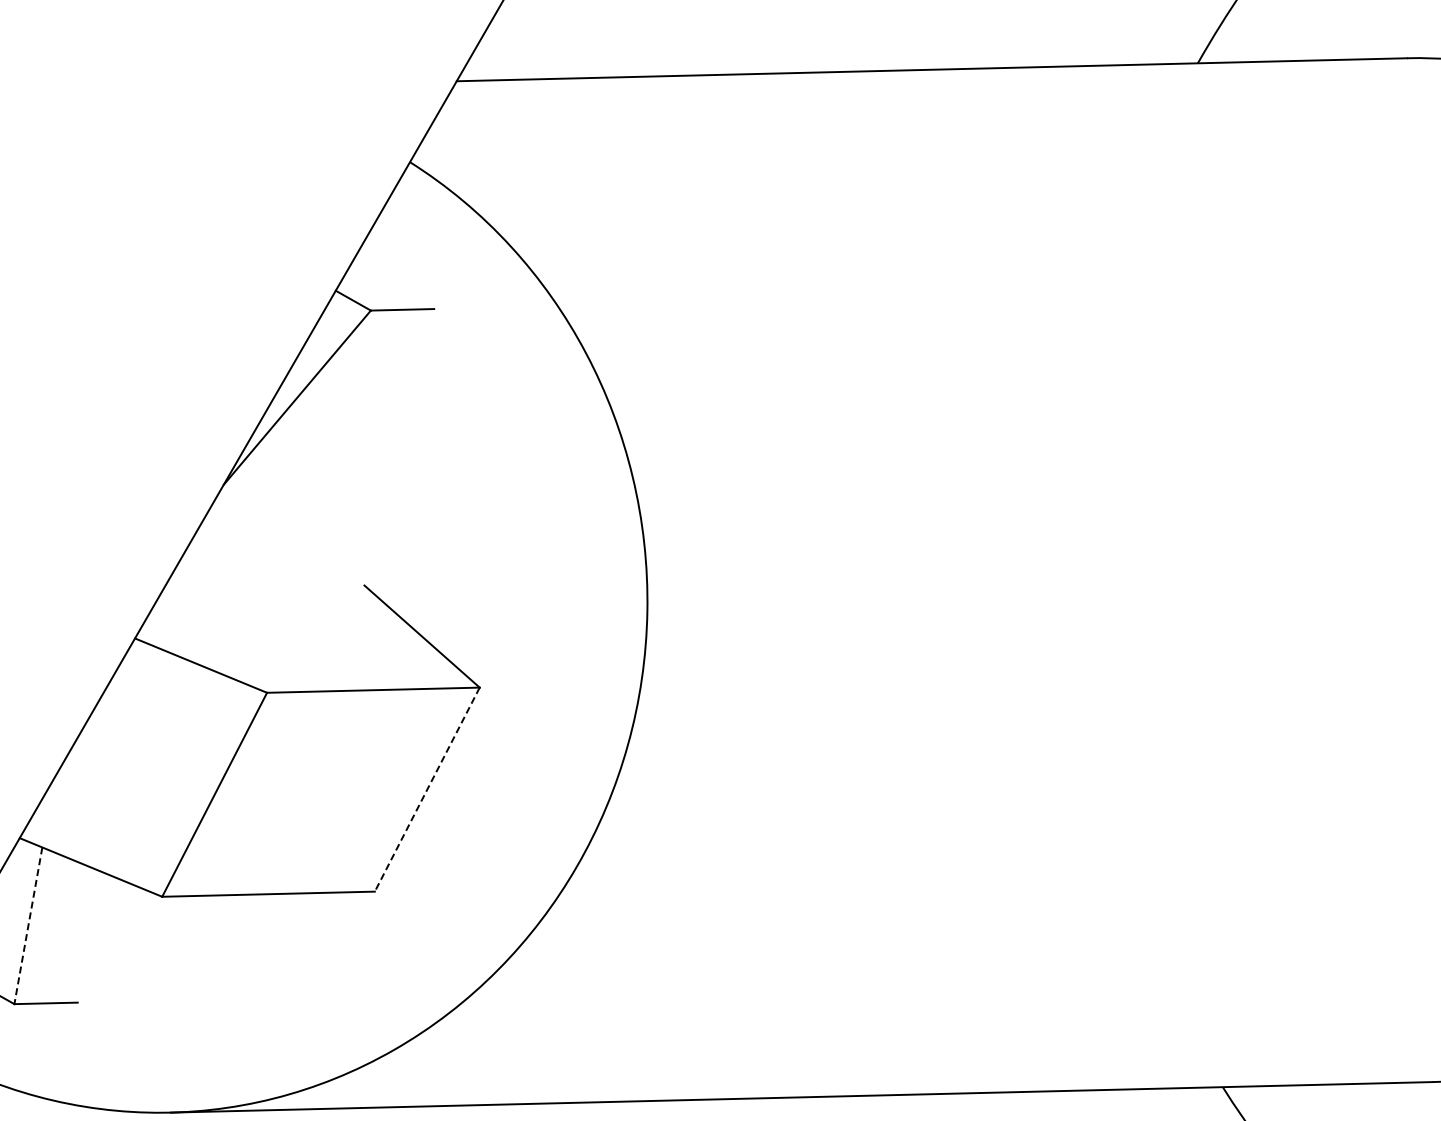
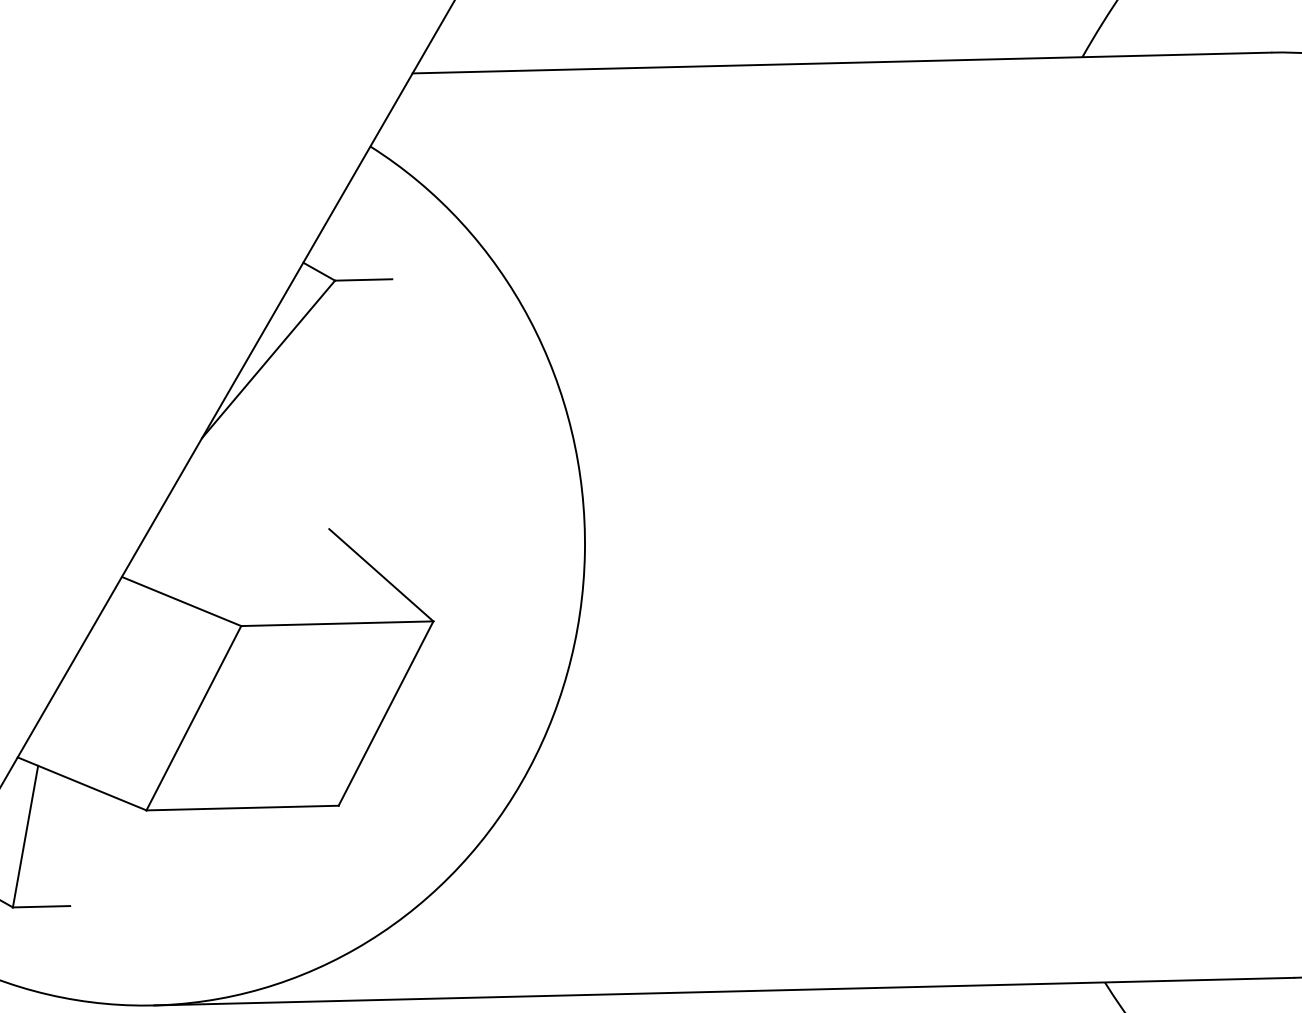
line: (427, 789) -> (386, 713), dashed -> solid
line: (28, 925) -> (25, 836), dashed -> solid

